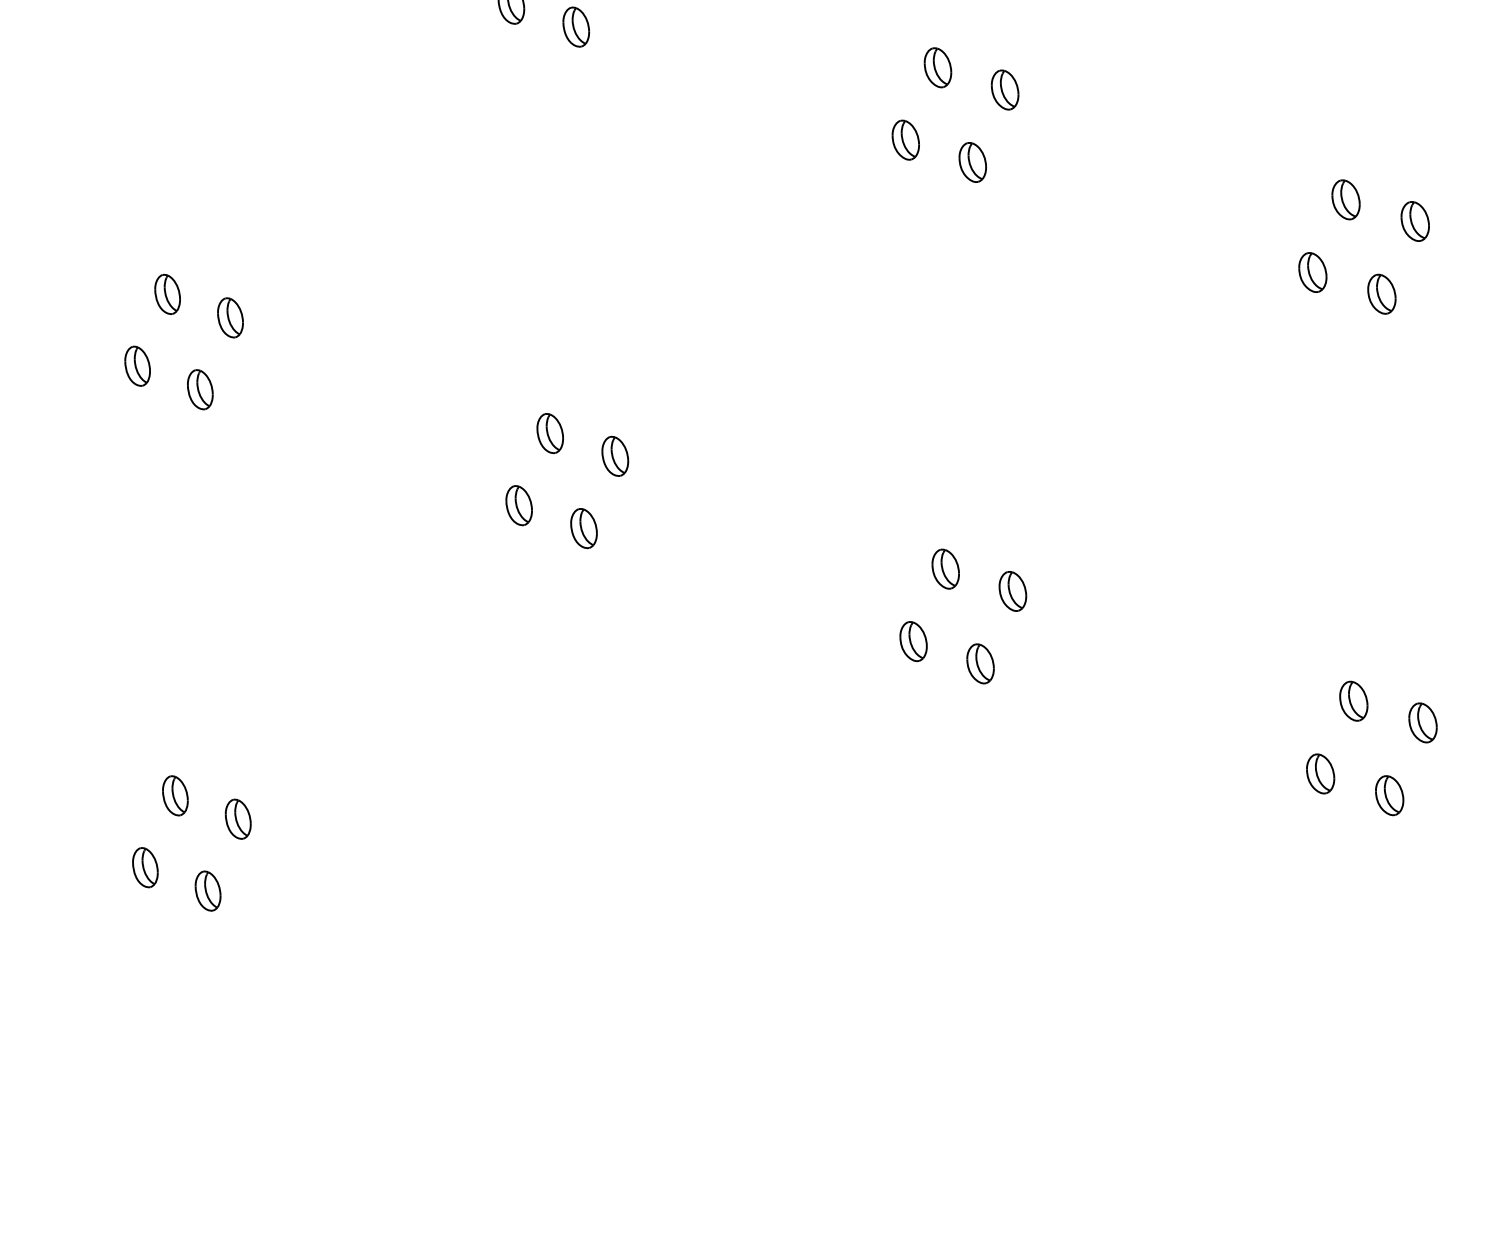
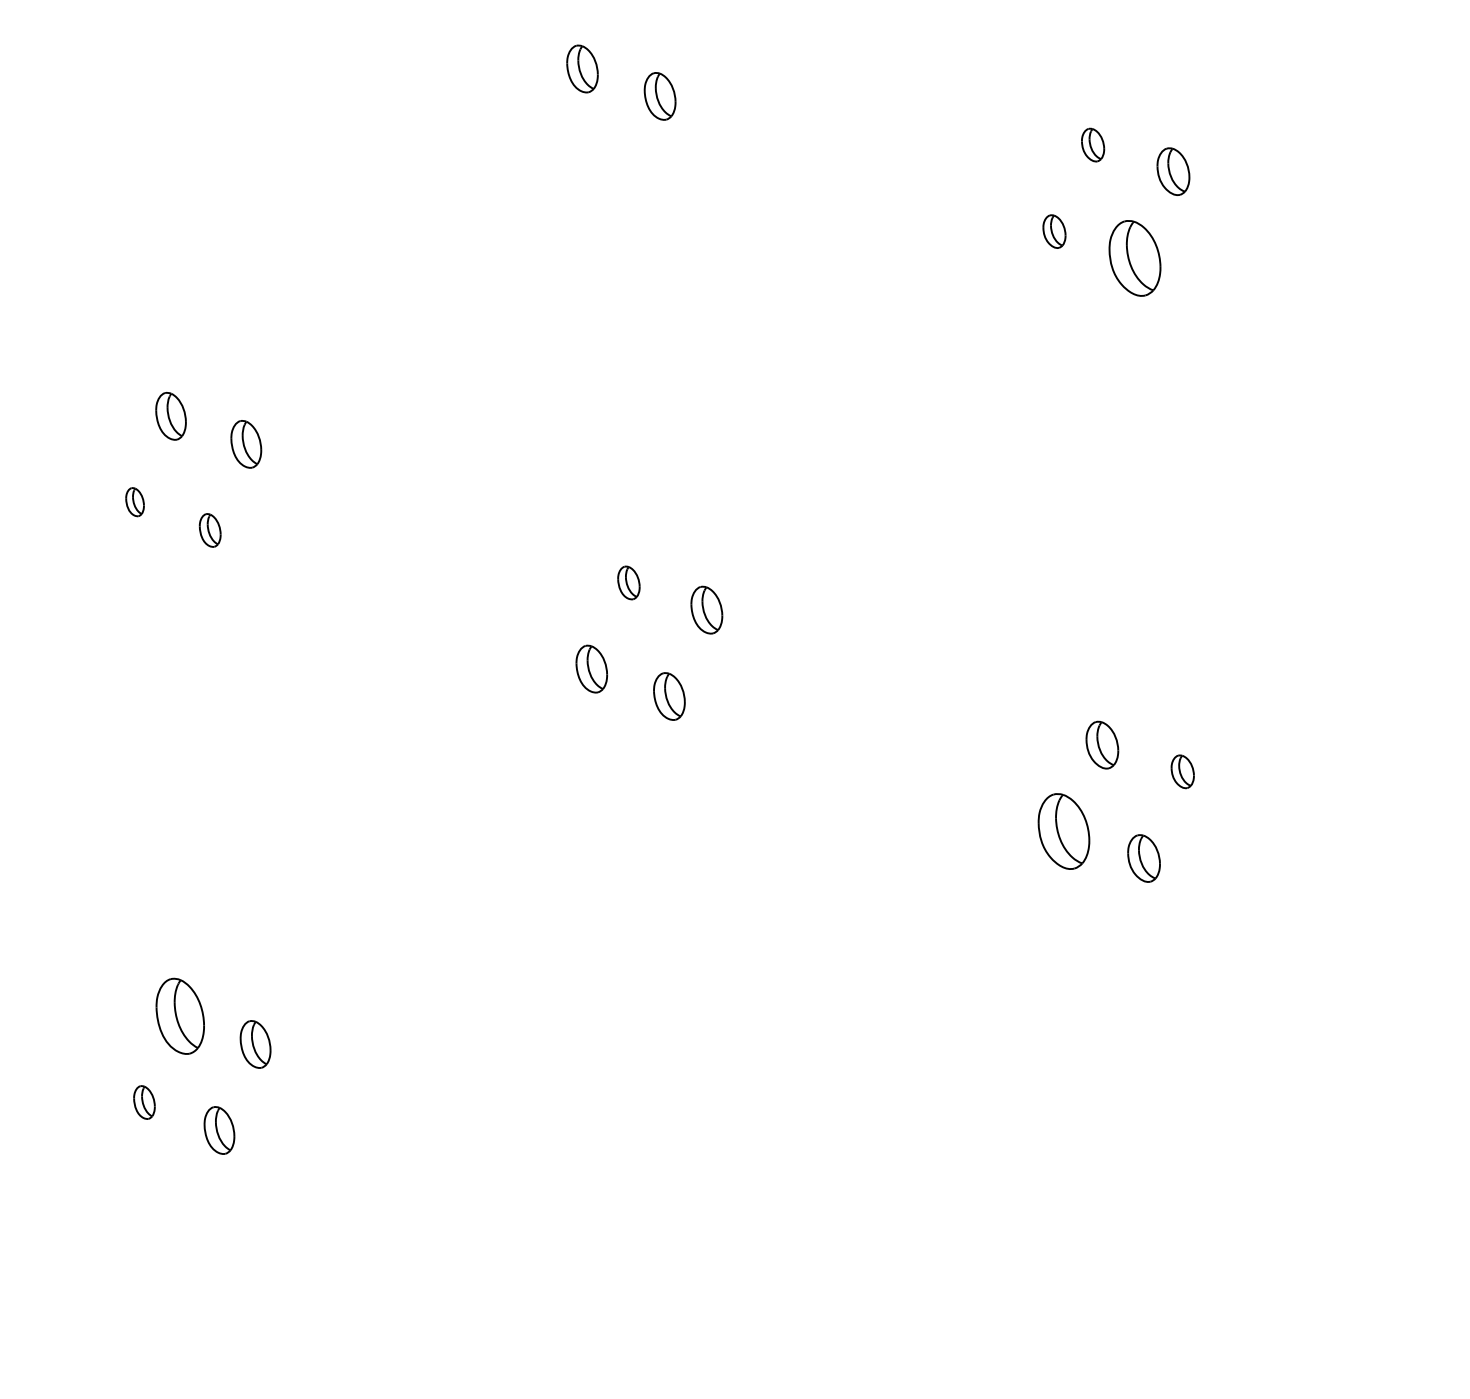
part: (937, 67) -> (1092, 144), size x0.7
part: (905, 139) -> (1054, 230), size x0.7
part: (972, 162) -> (1134, 258), size x1.6
part: (137, 365) -> (134, 501), size x0.6
part: (200, 389) -> (210, 530), size x0.7
part: (549, 433) -> (628, 582), size x0.7
part: (1012, 591) -> (1182, 771), size x0.7
part: (913, 641) -> (1063, 831), size x1.6
part: (175, 795) -> (180, 1016), size x1.6
part: (145, 867) -> (144, 1102), size x0.7

